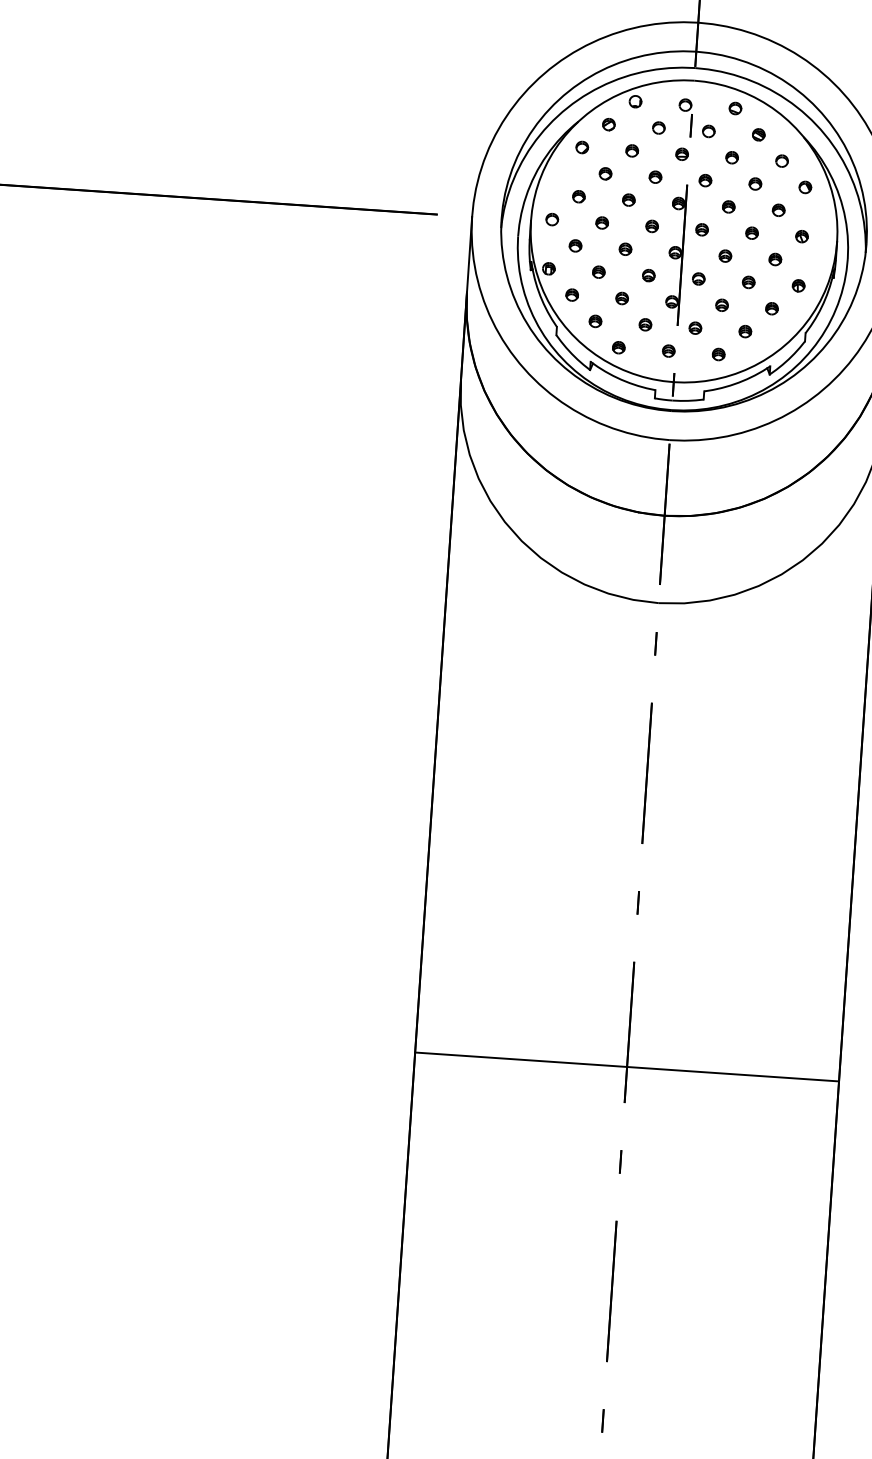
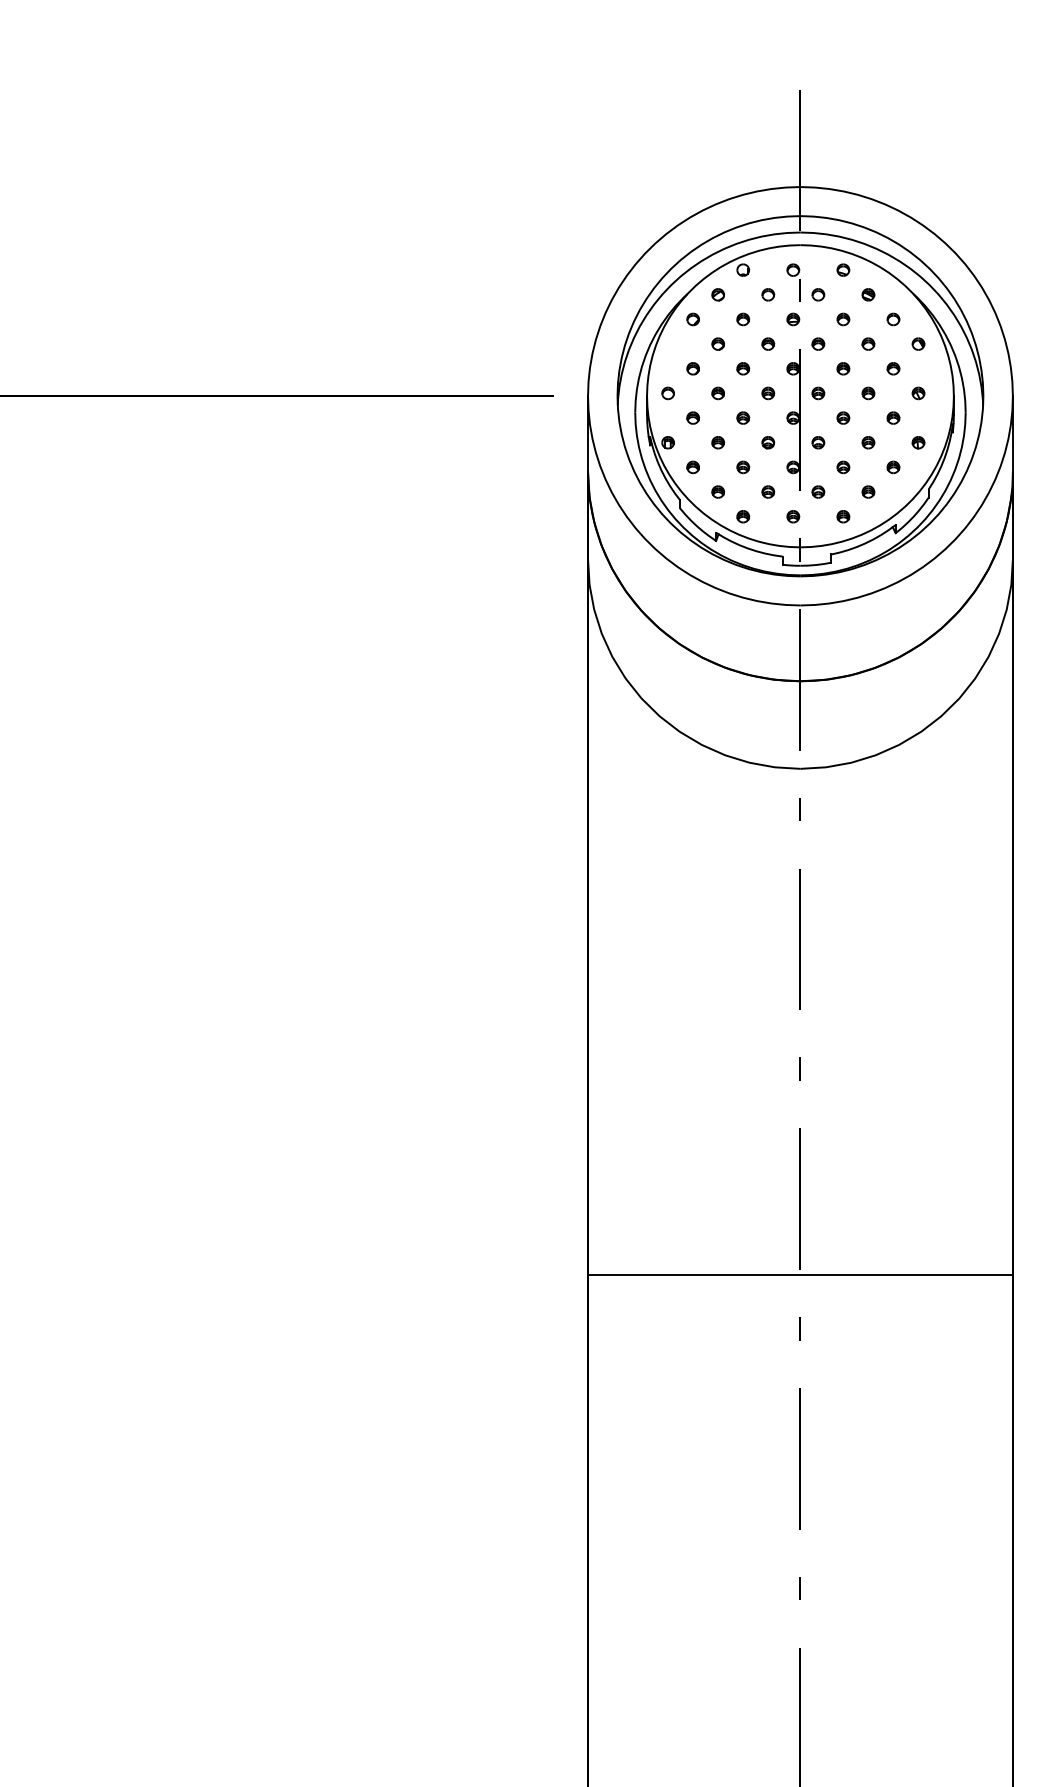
line: (627, 1066) -> (800, 1274), moved

